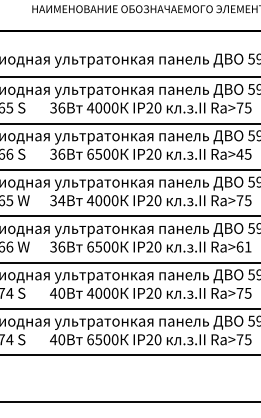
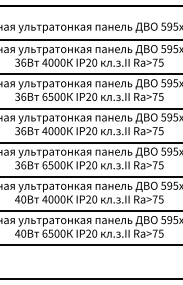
text: (239, 154) -> (154, 97), Ra>45 -> Ra>75
text: (61, 200) -> (23, 130), 34 -> 36
text: (243, 246) -> (157, 164), Ra>61 -> Ra>75

